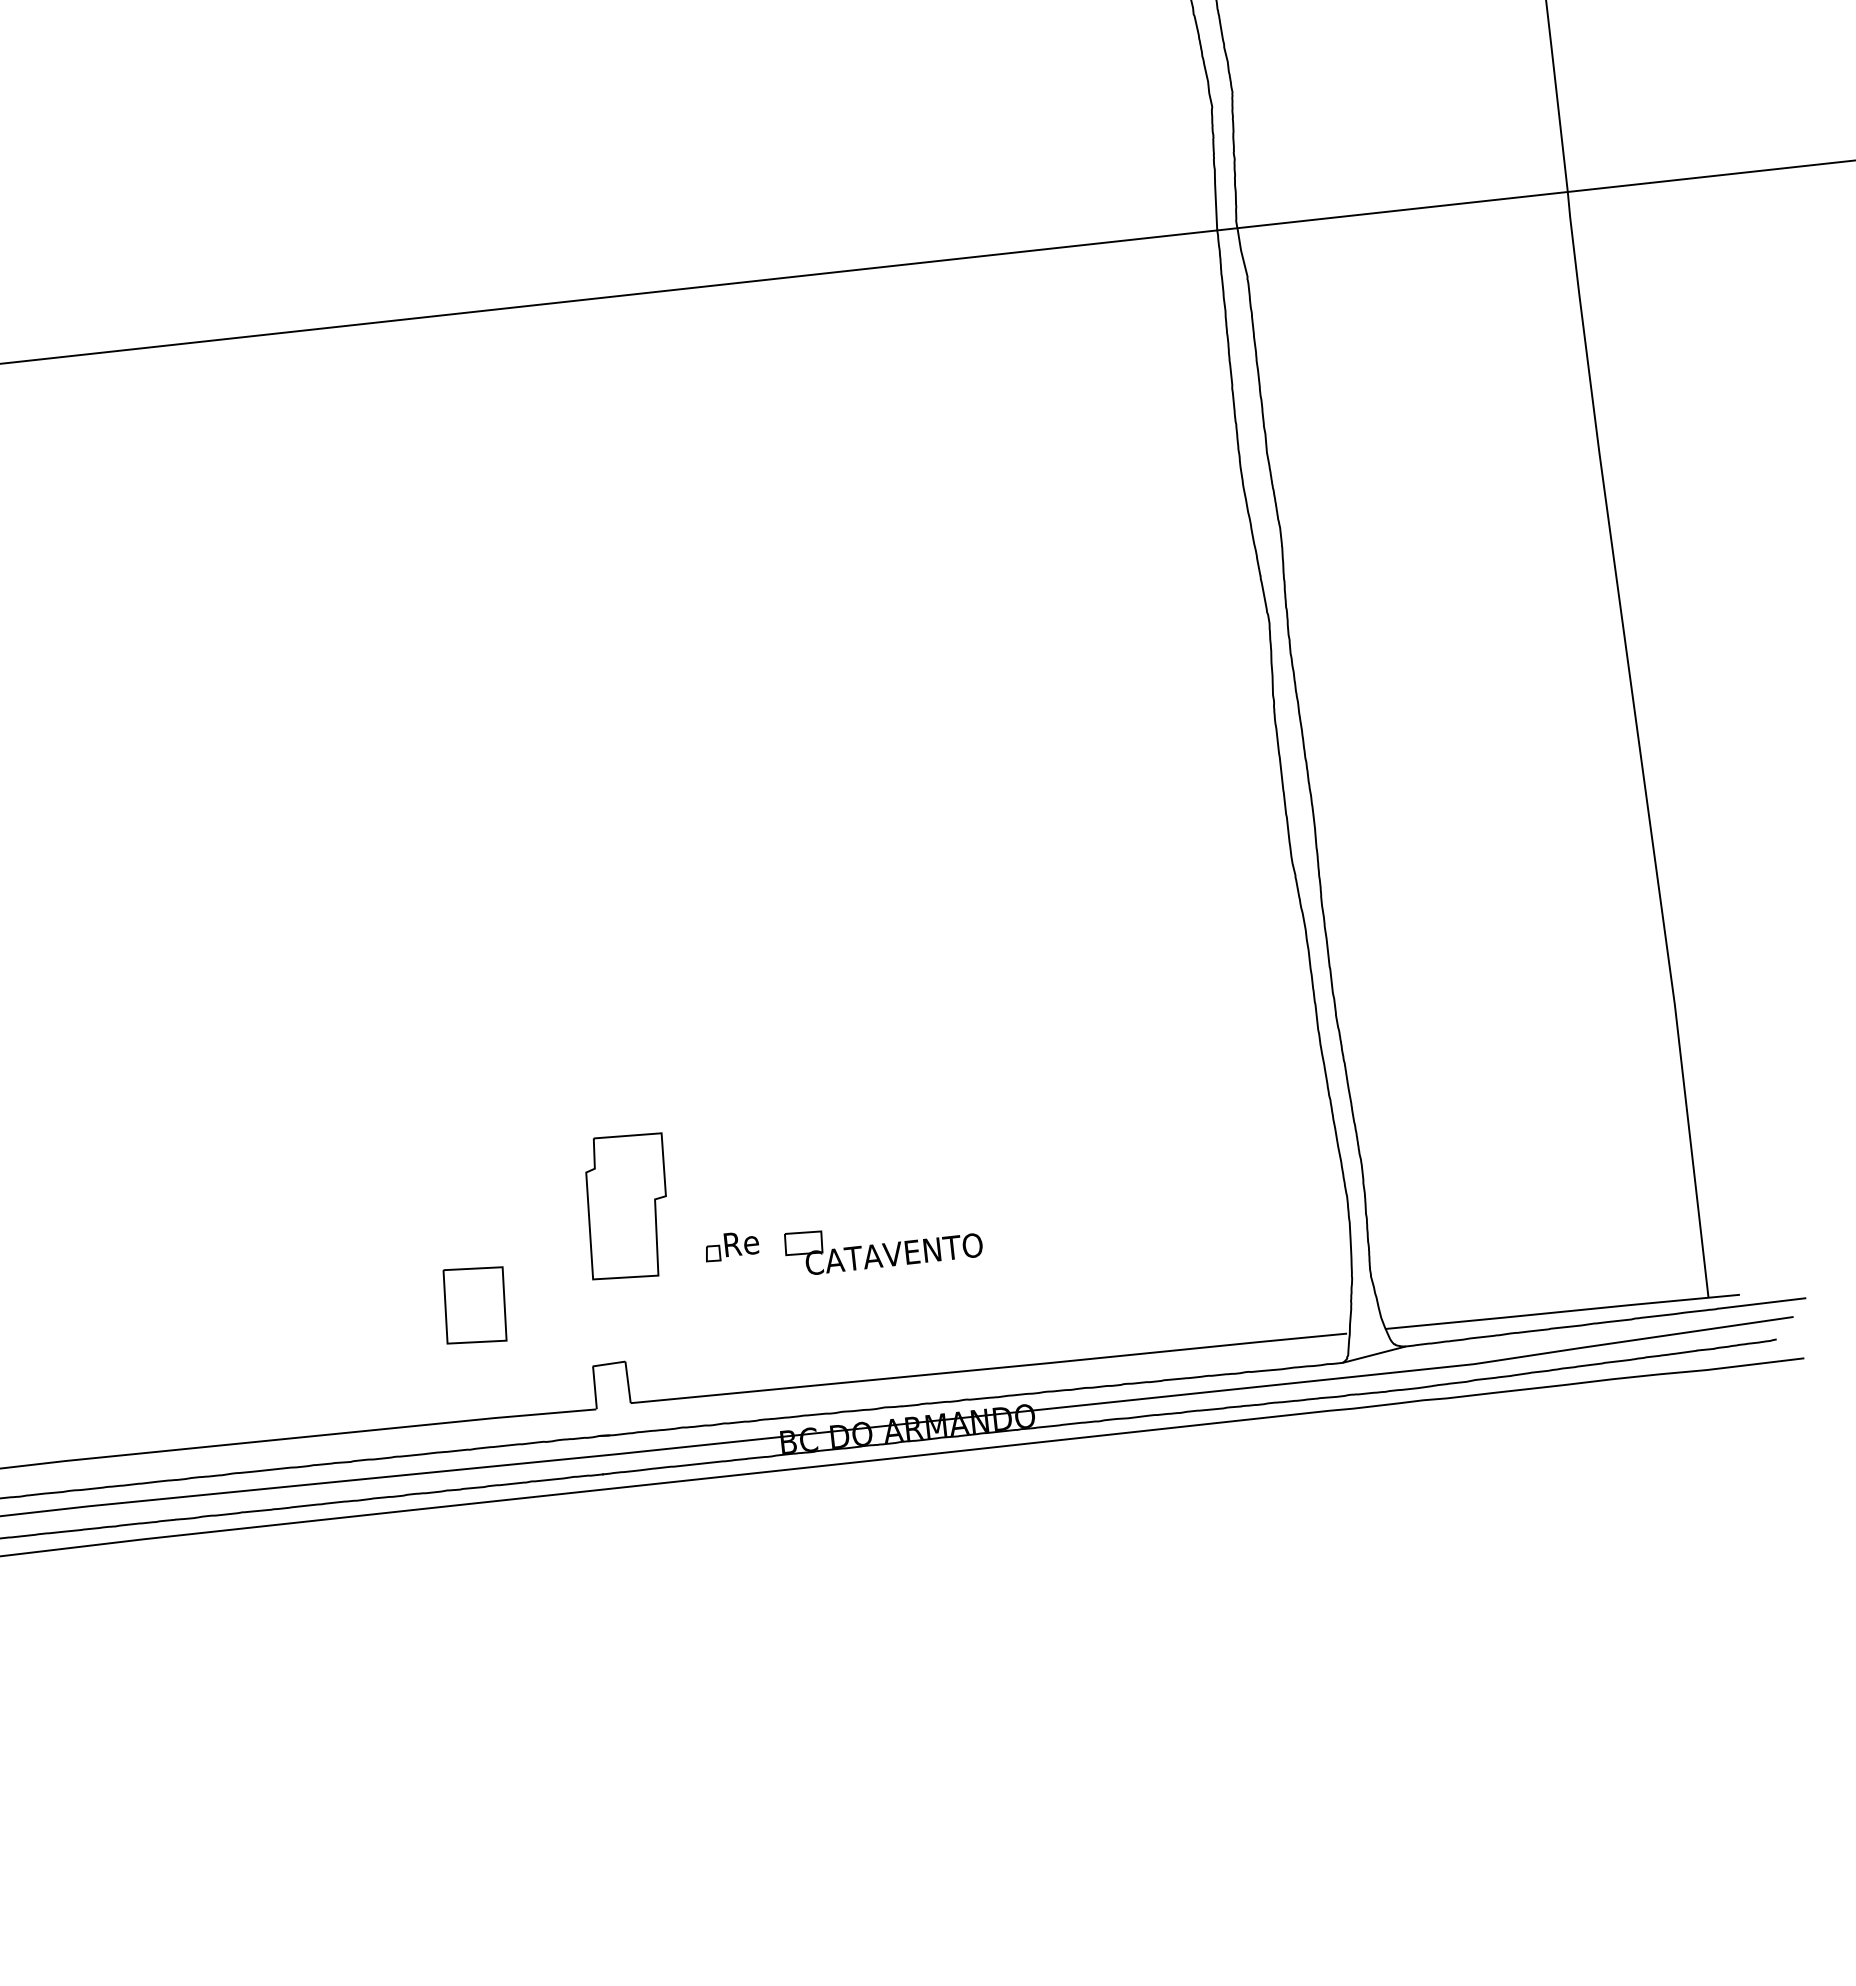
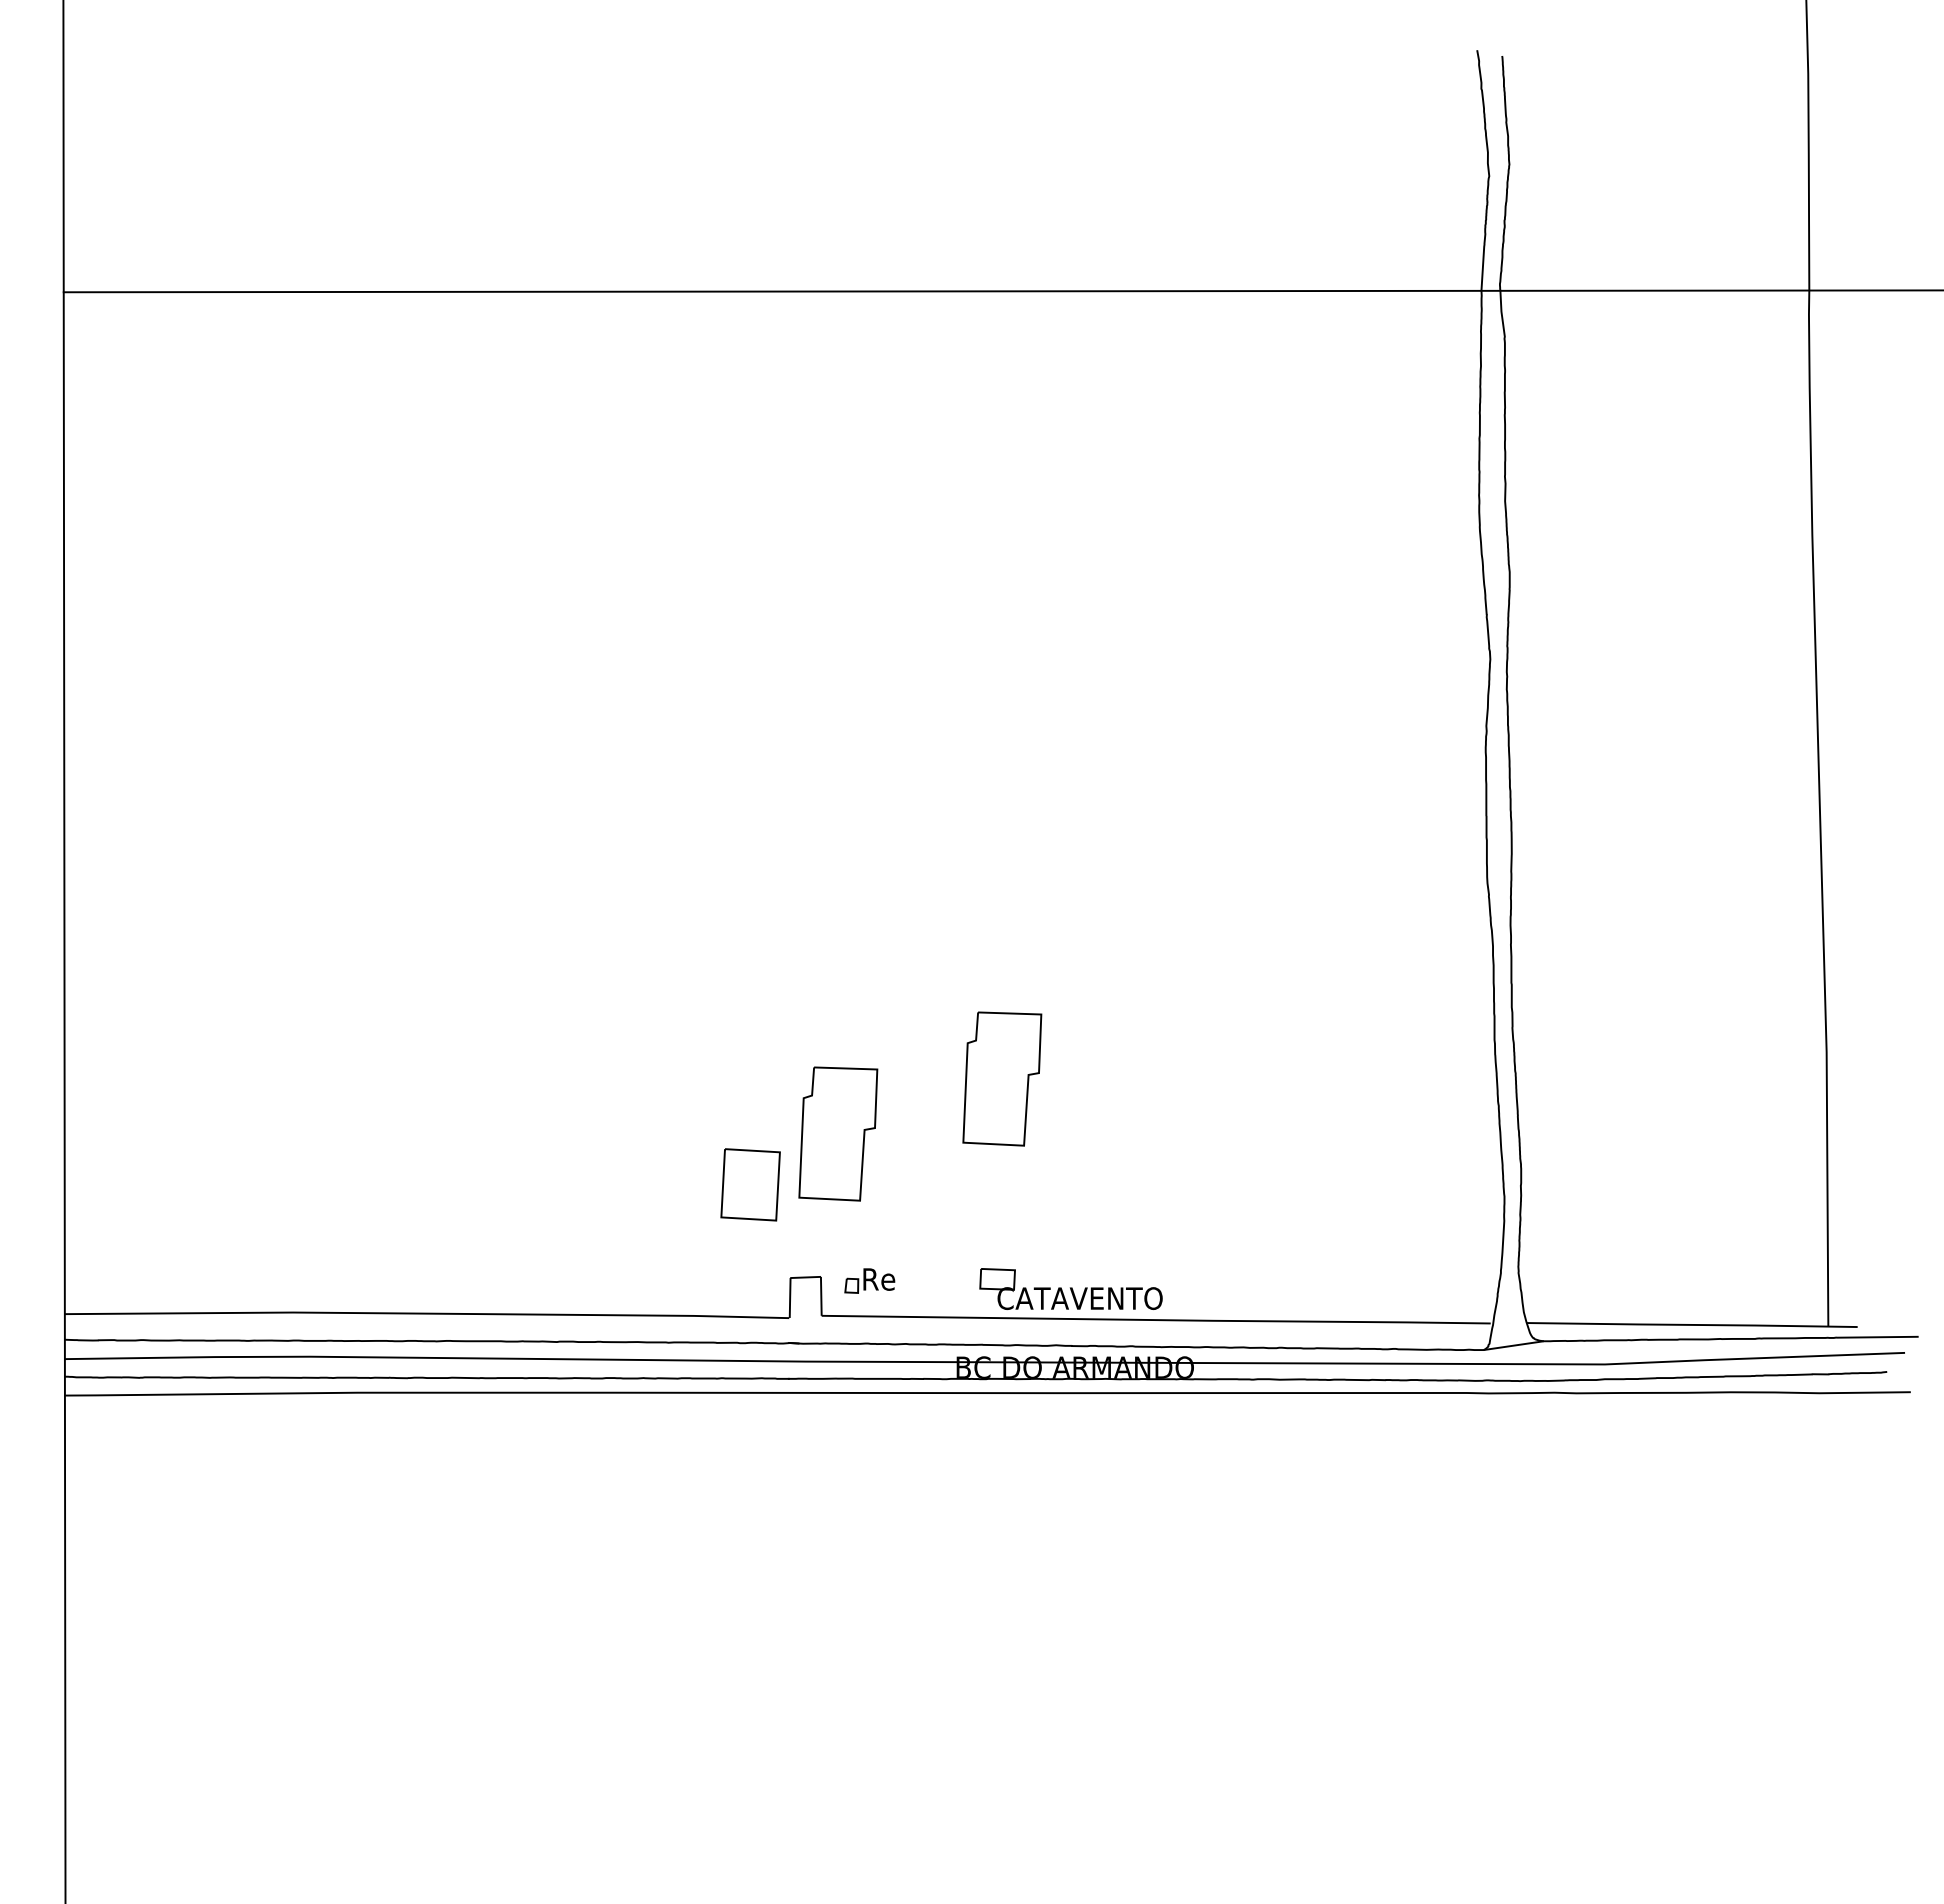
part: (796, 1128) -> (1002, 1078), added
part: (882, 1244) -> (1070, 1288), moved
part: (731, 1245) -> (869, 1280), moved
part: (474, 1305) -> (750, 1184), moved

